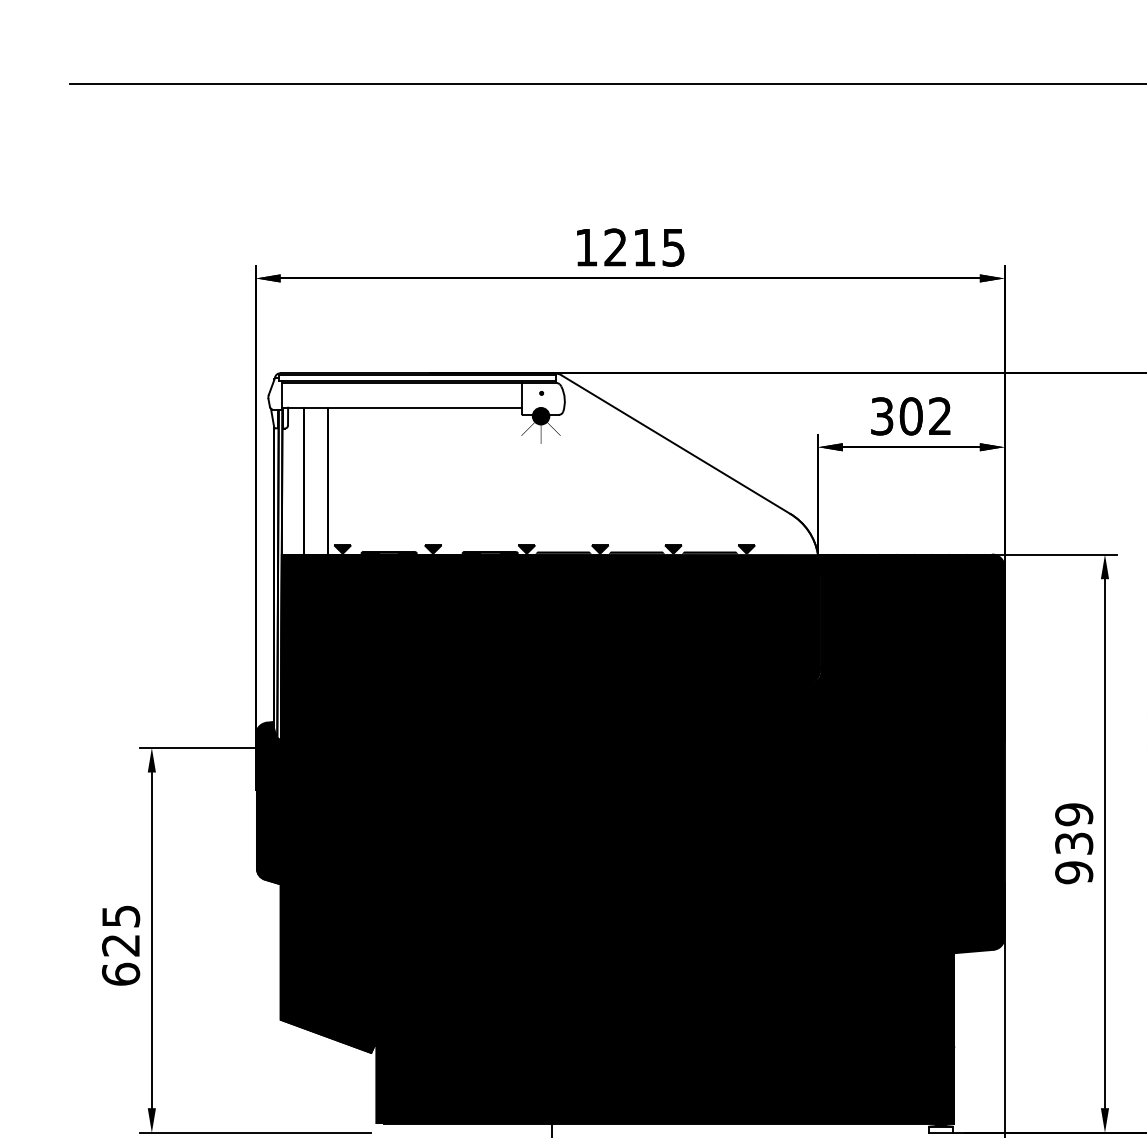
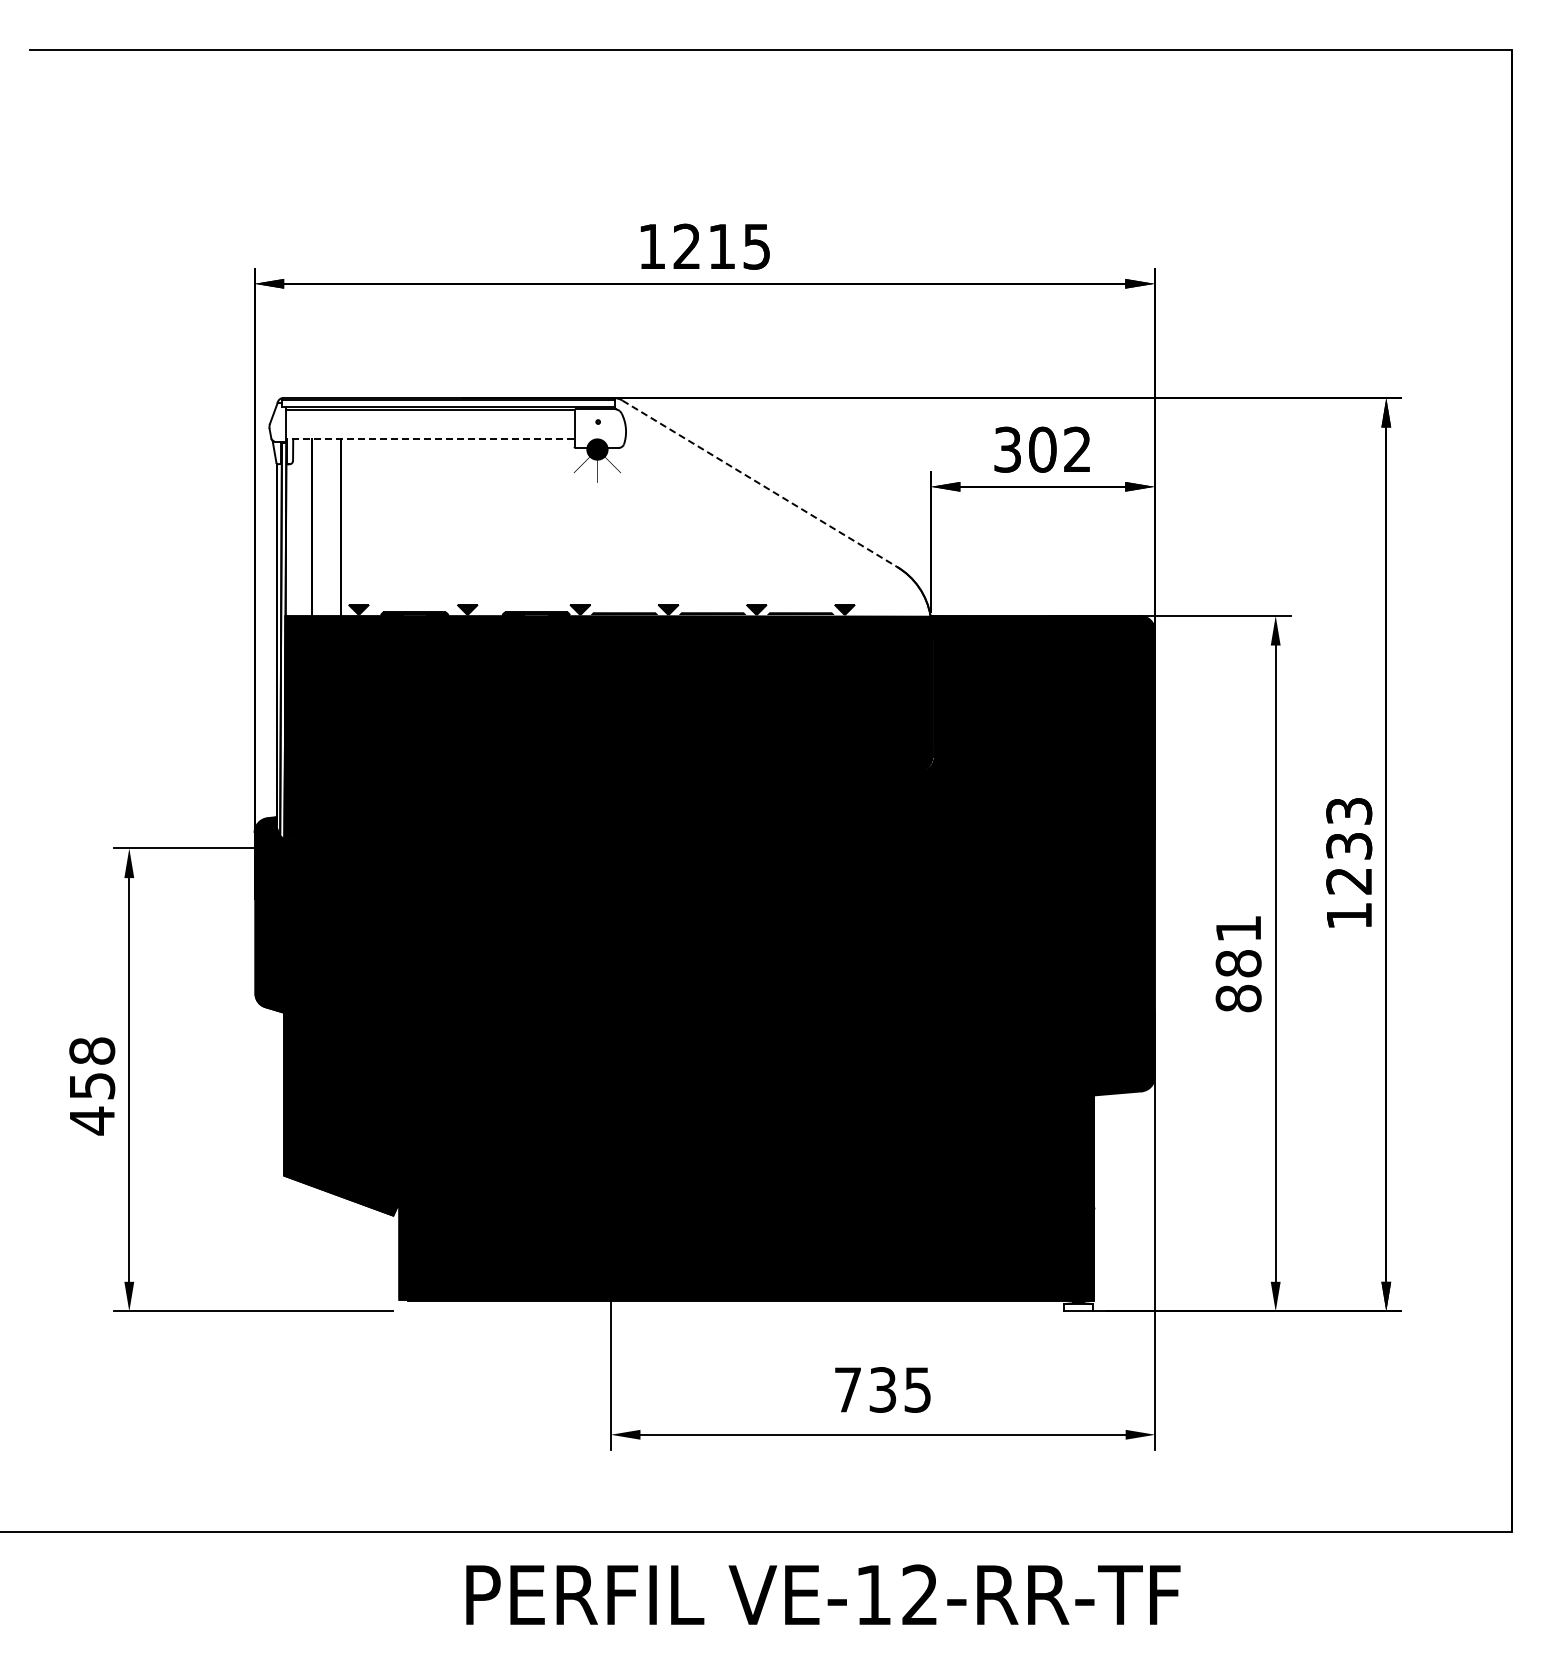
line: (401, 407) -> (429, 439), solid -> dashed
line: (676, 444) -> (760, 483), solid -> dashed
text: (1074, 843) -> (1238, 963), 939 -> 881
text: (121, 945) -> (92, 1086), 625 -> 458

